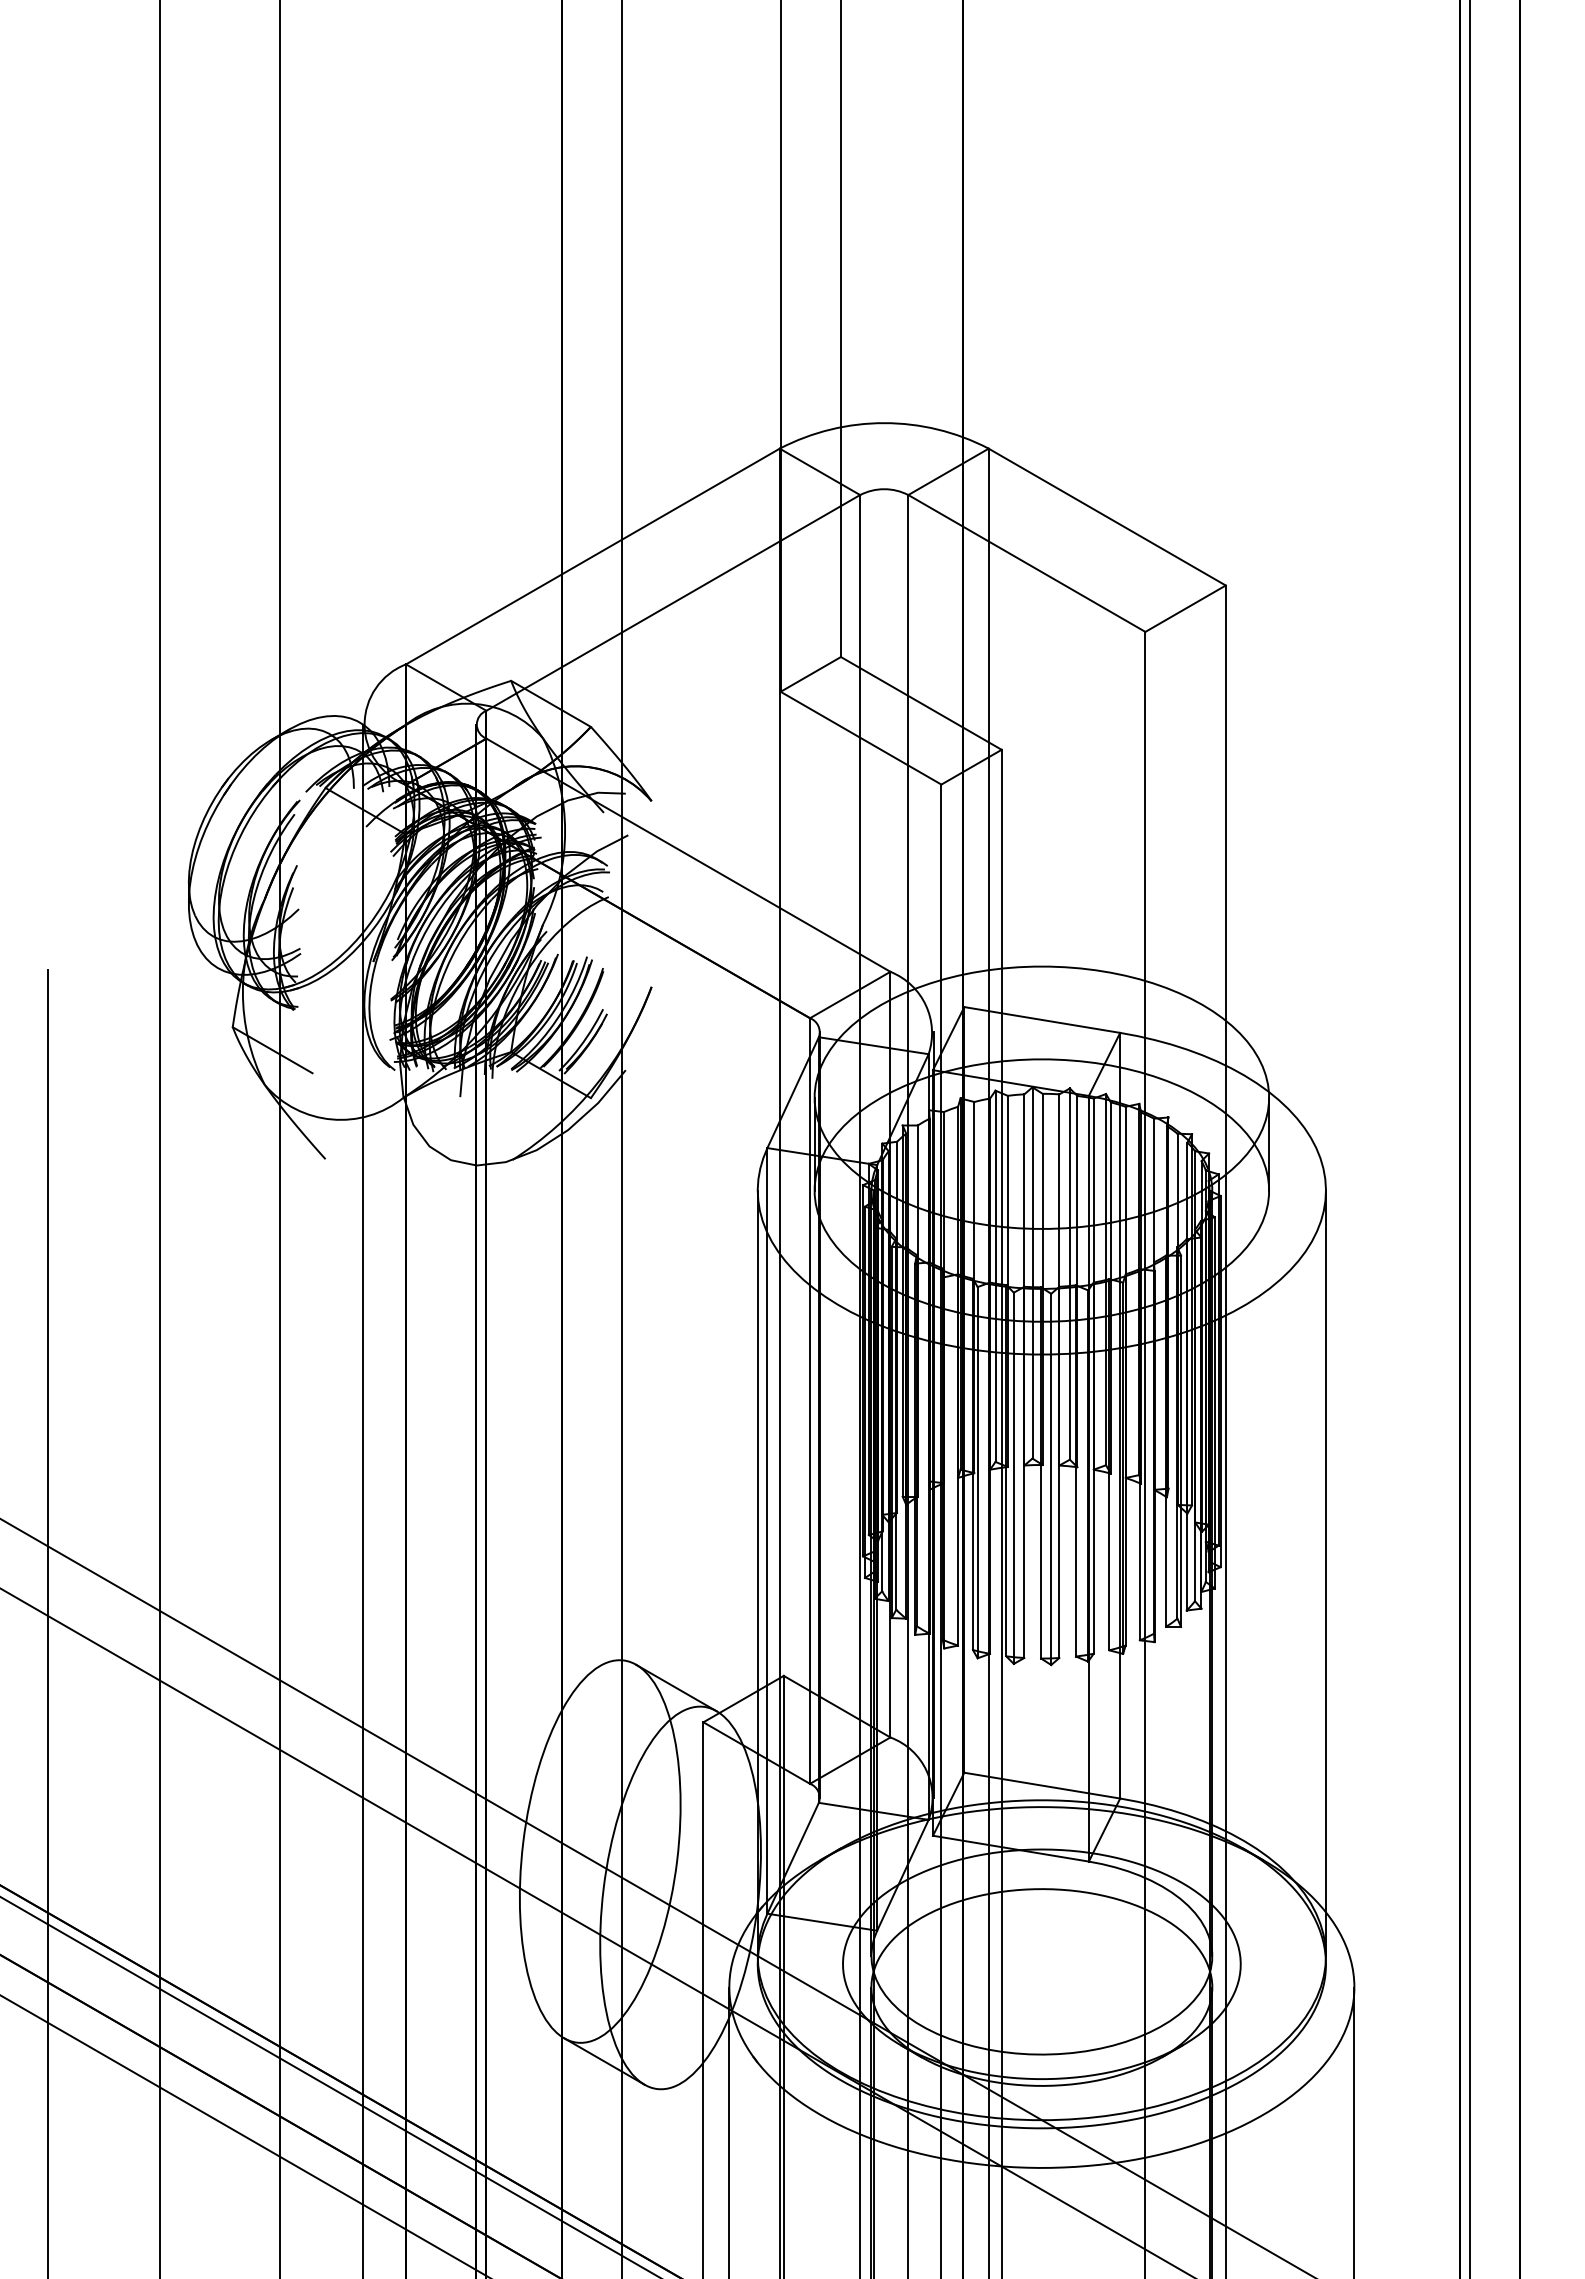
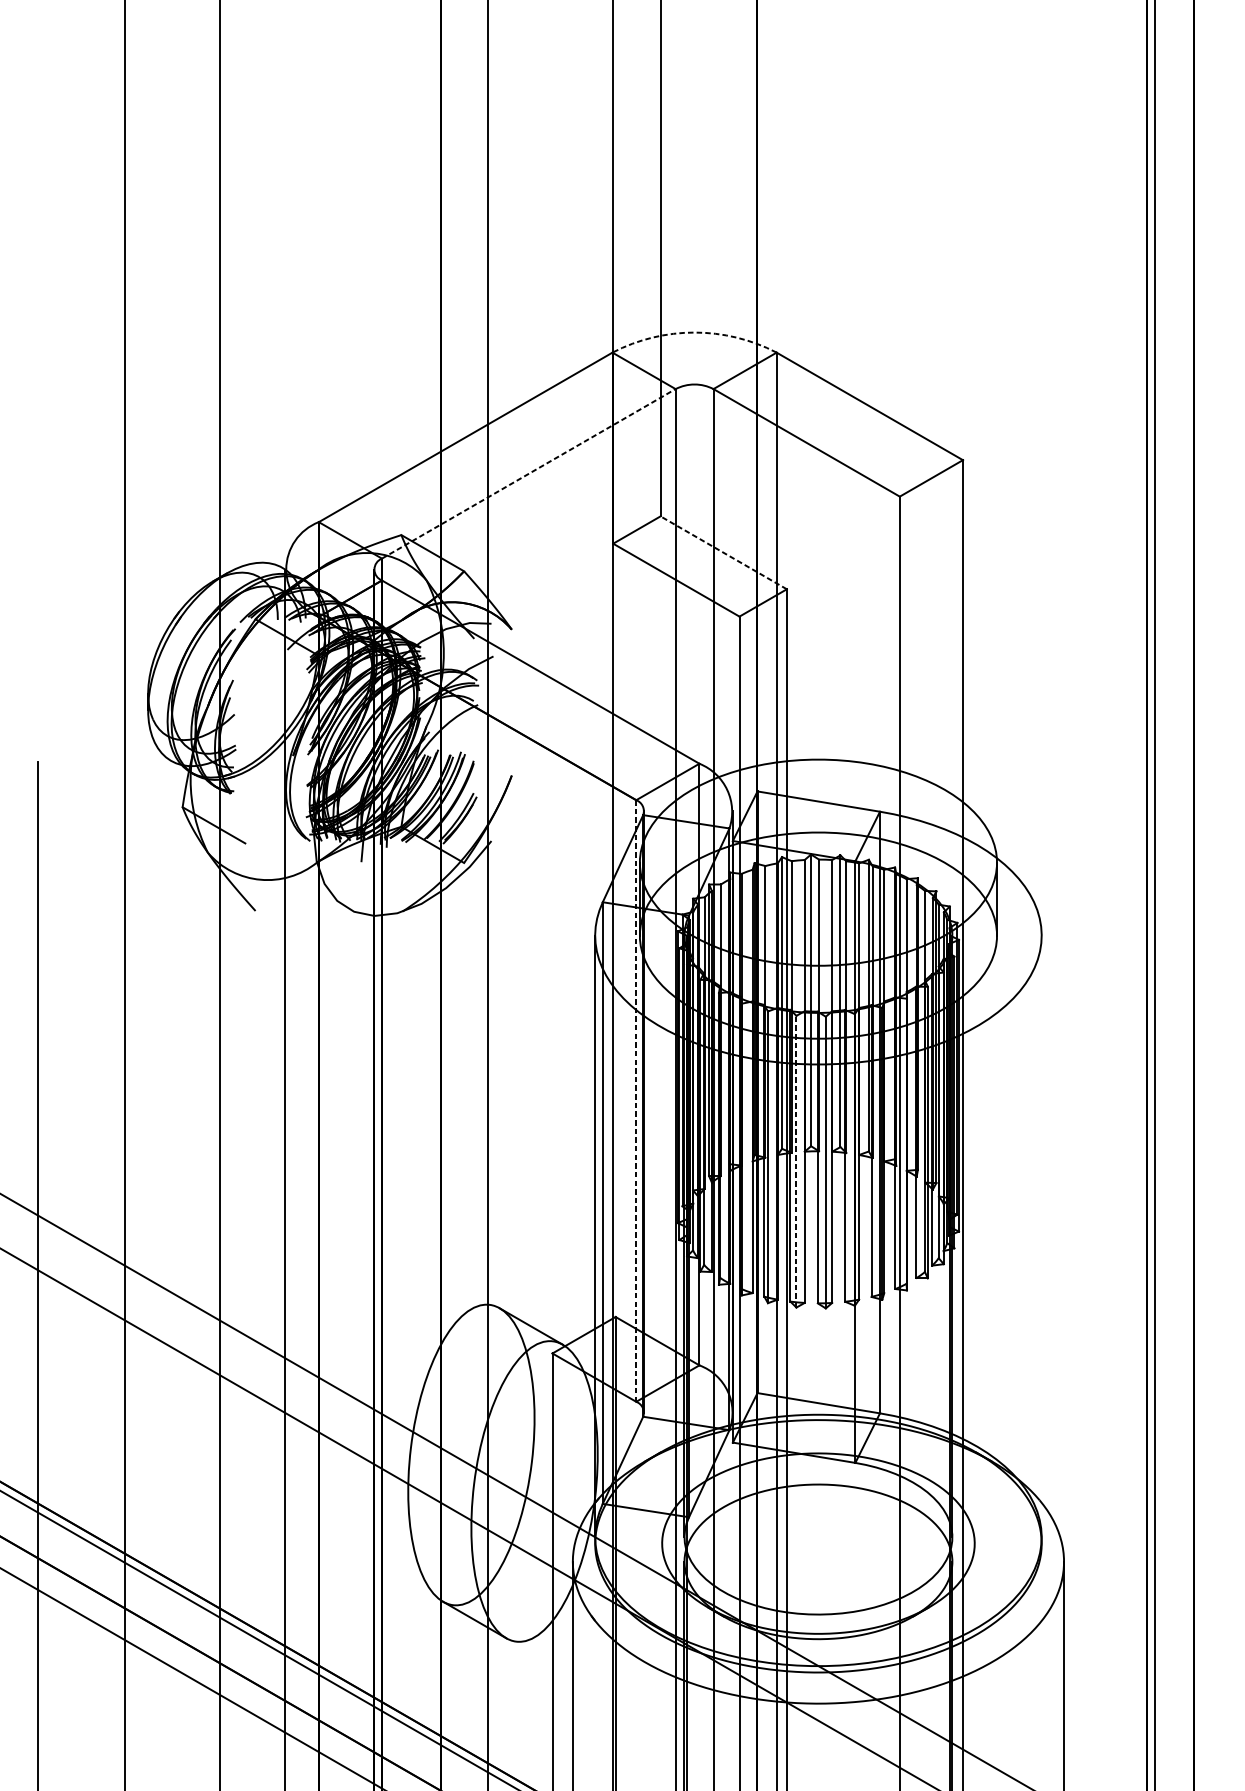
arc: (884, 423) -> (694, 332), solid -> dashed
line: (673, 602) -> (528, 473), solid -> dashed
line: (921, 703) -> (723, 552), solid -> dashed
line: (810, 1401) -> (636, 1101), solid -> dashed
line: (1013, 1478) -> (796, 1161), solid -> dashed
line: (1325, 1573) -> (1041, 1236), removed

